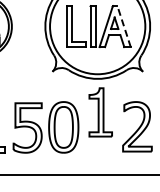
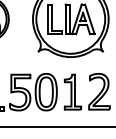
line: (124, 26) -> (90, 19), dashed -> solid
part: (100, 112) -> (72, 92), moved

